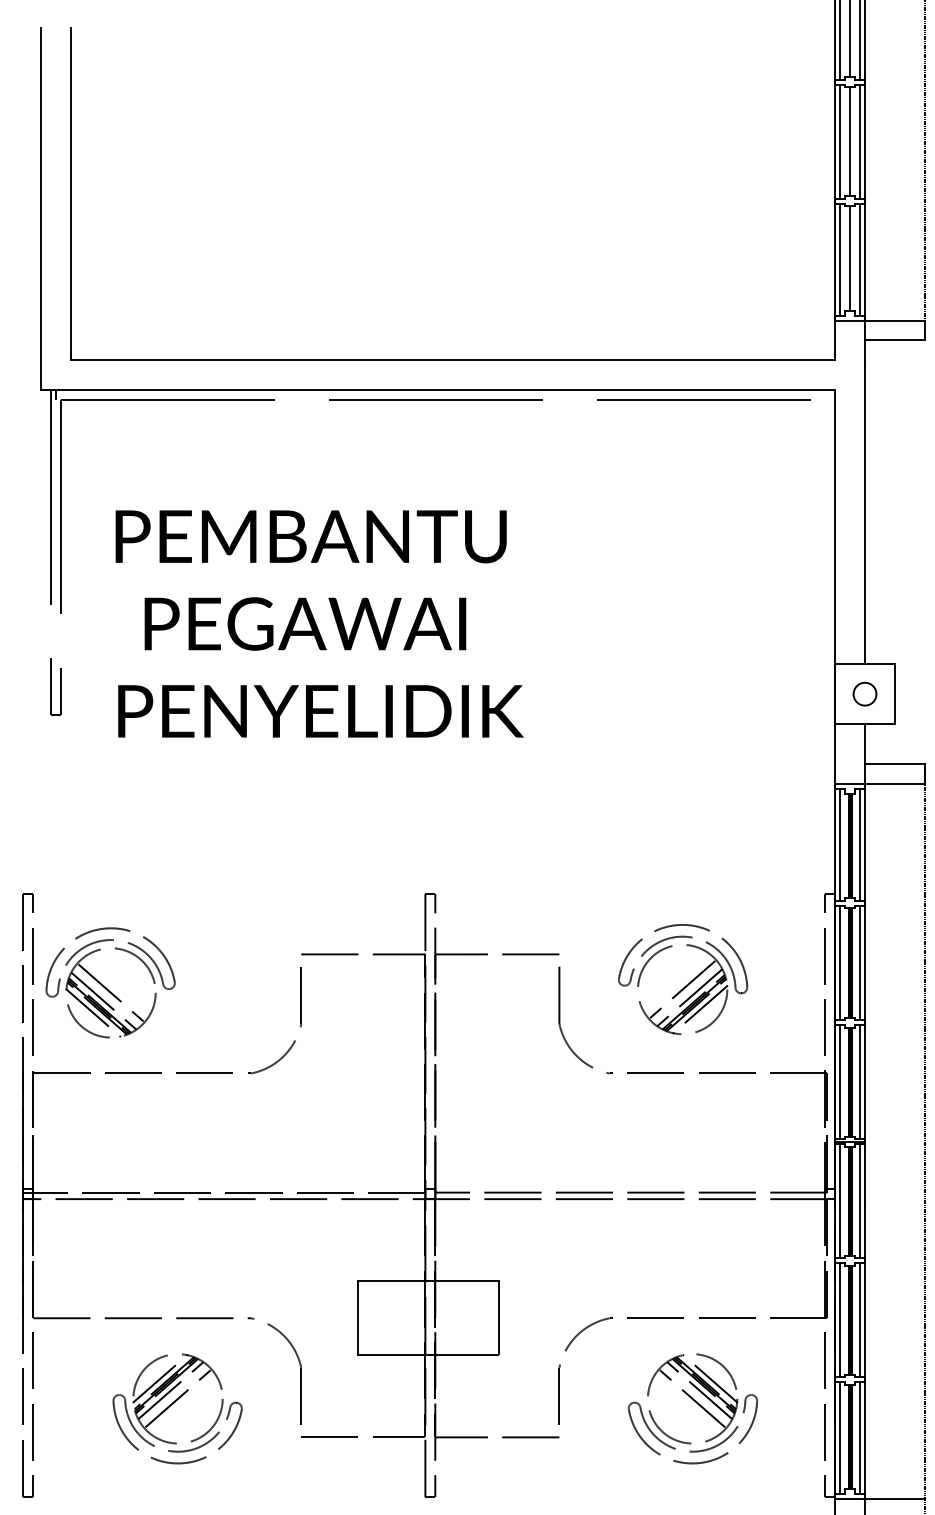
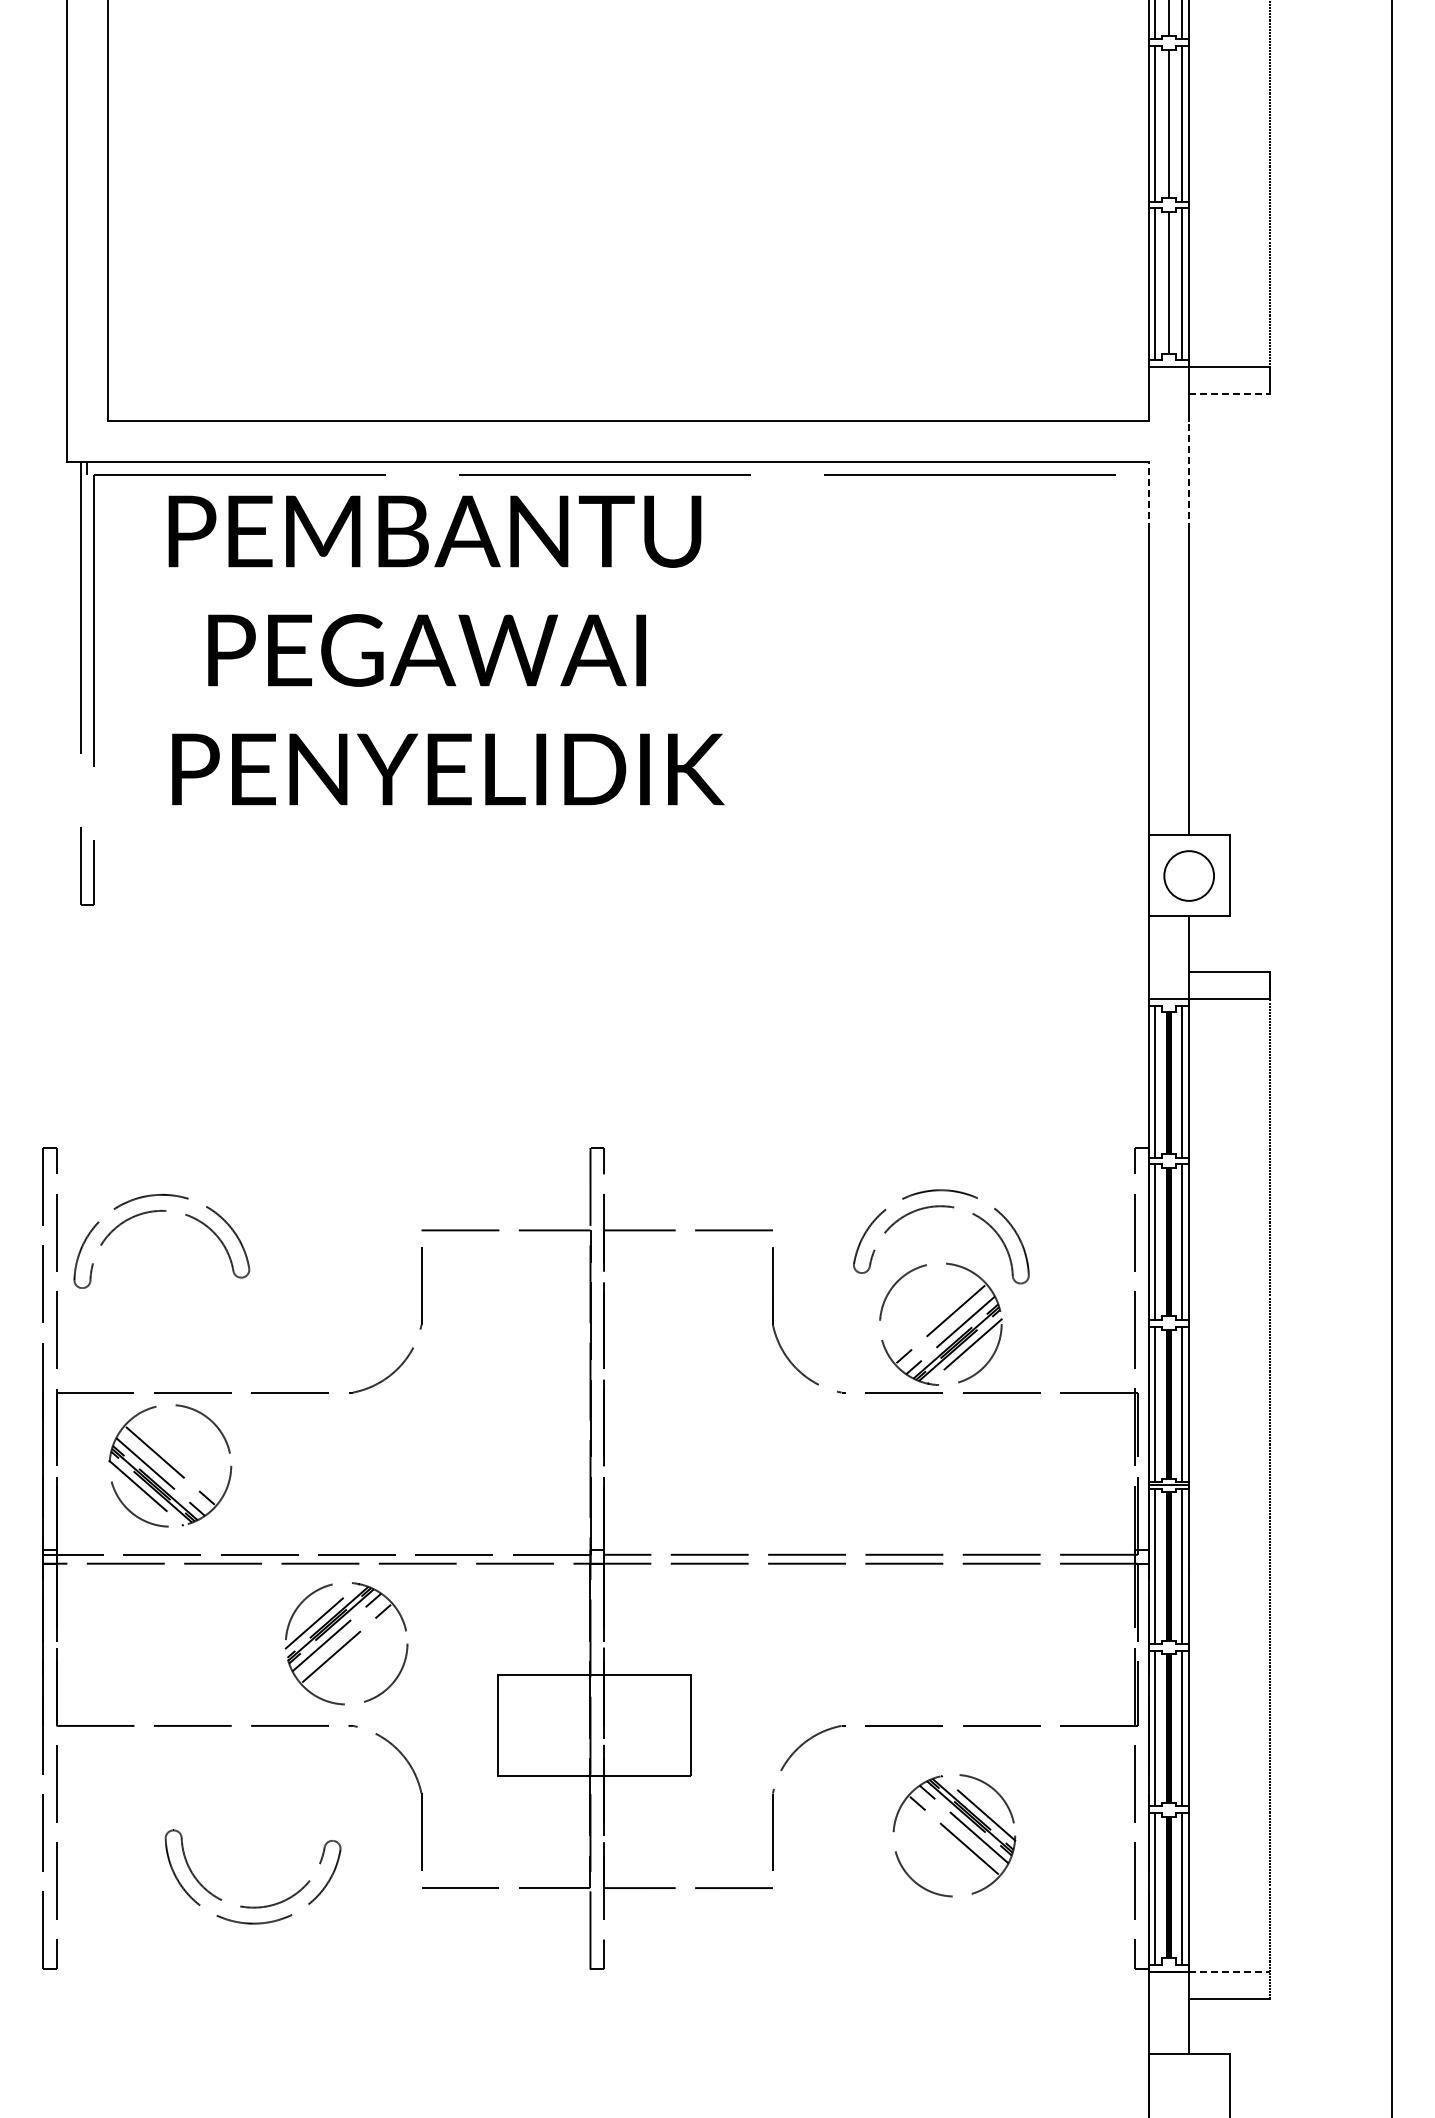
line: (894, 340) -> (1229, 394), solid -> dashed
line: (865, 400) -> (1189, 475), solid -> dashed
line: (835, 414) -> (1148, 495), solid -> dashed
text: (319, 624) -> (446, 650), moved
circle: (864, 693) -> (1188, 875), size x1.6
part: (682, 988) -> (940, 1323), moved
part: (111, 992) -> (170, 1465), moved
part: (177, 1398) -> (346, 1643), moved
part: (692, 1450) -> (954, 1906), removed
line: (894, 1498) -> (1229, 1971), solid -> dashed

